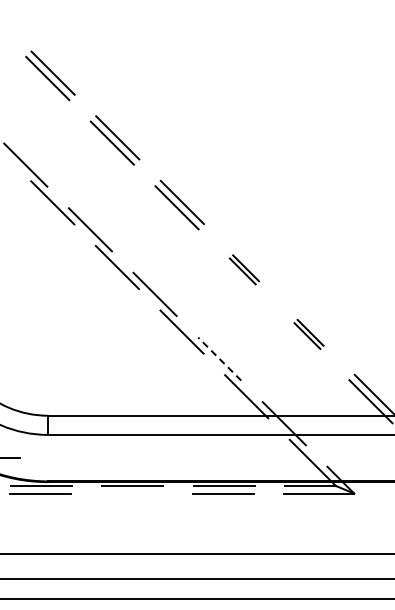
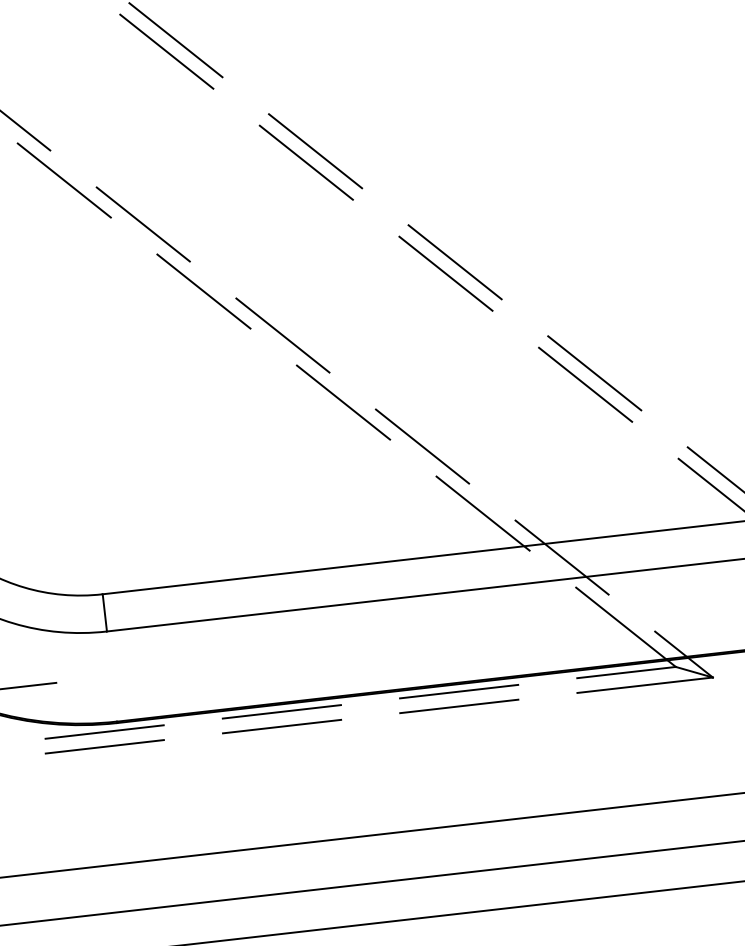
part: (244, 269) -> (450, 267), size x1.67
part: (308, 334) -> (589, 379), size x1.67
line: (219, 358) -> (421, 445), dashed -> solid
line: (131, 493) -> (281, 726), added

